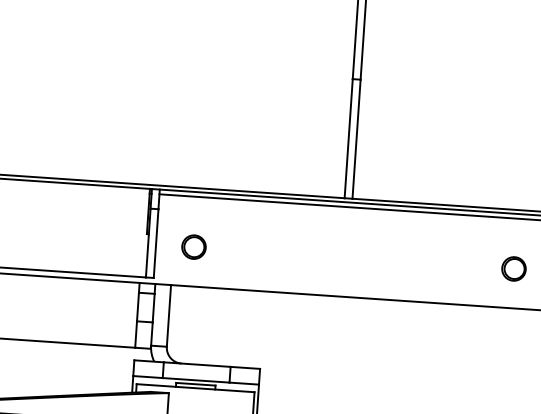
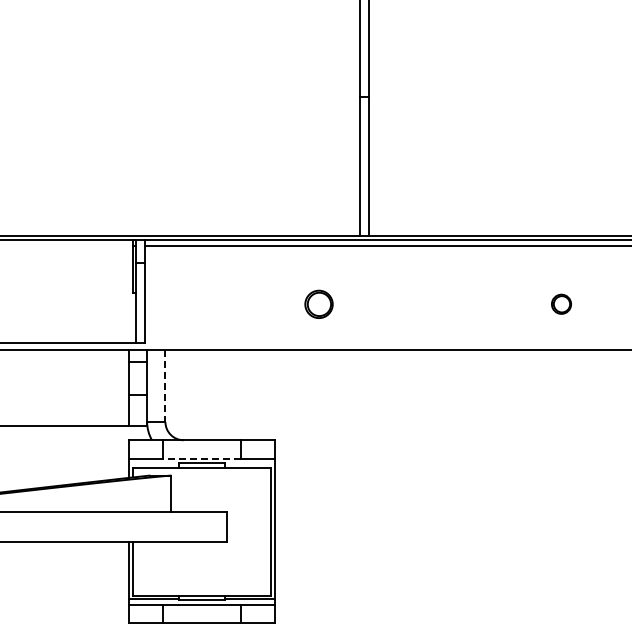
part: (193, 246) -> (318, 303), moved
part: (514, 268) -> (561, 303), size x0.7
line: (168, 316) -> (165, 386), solid -> dashed
line: (196, 380) -> (202, 458), solid -> dashed

